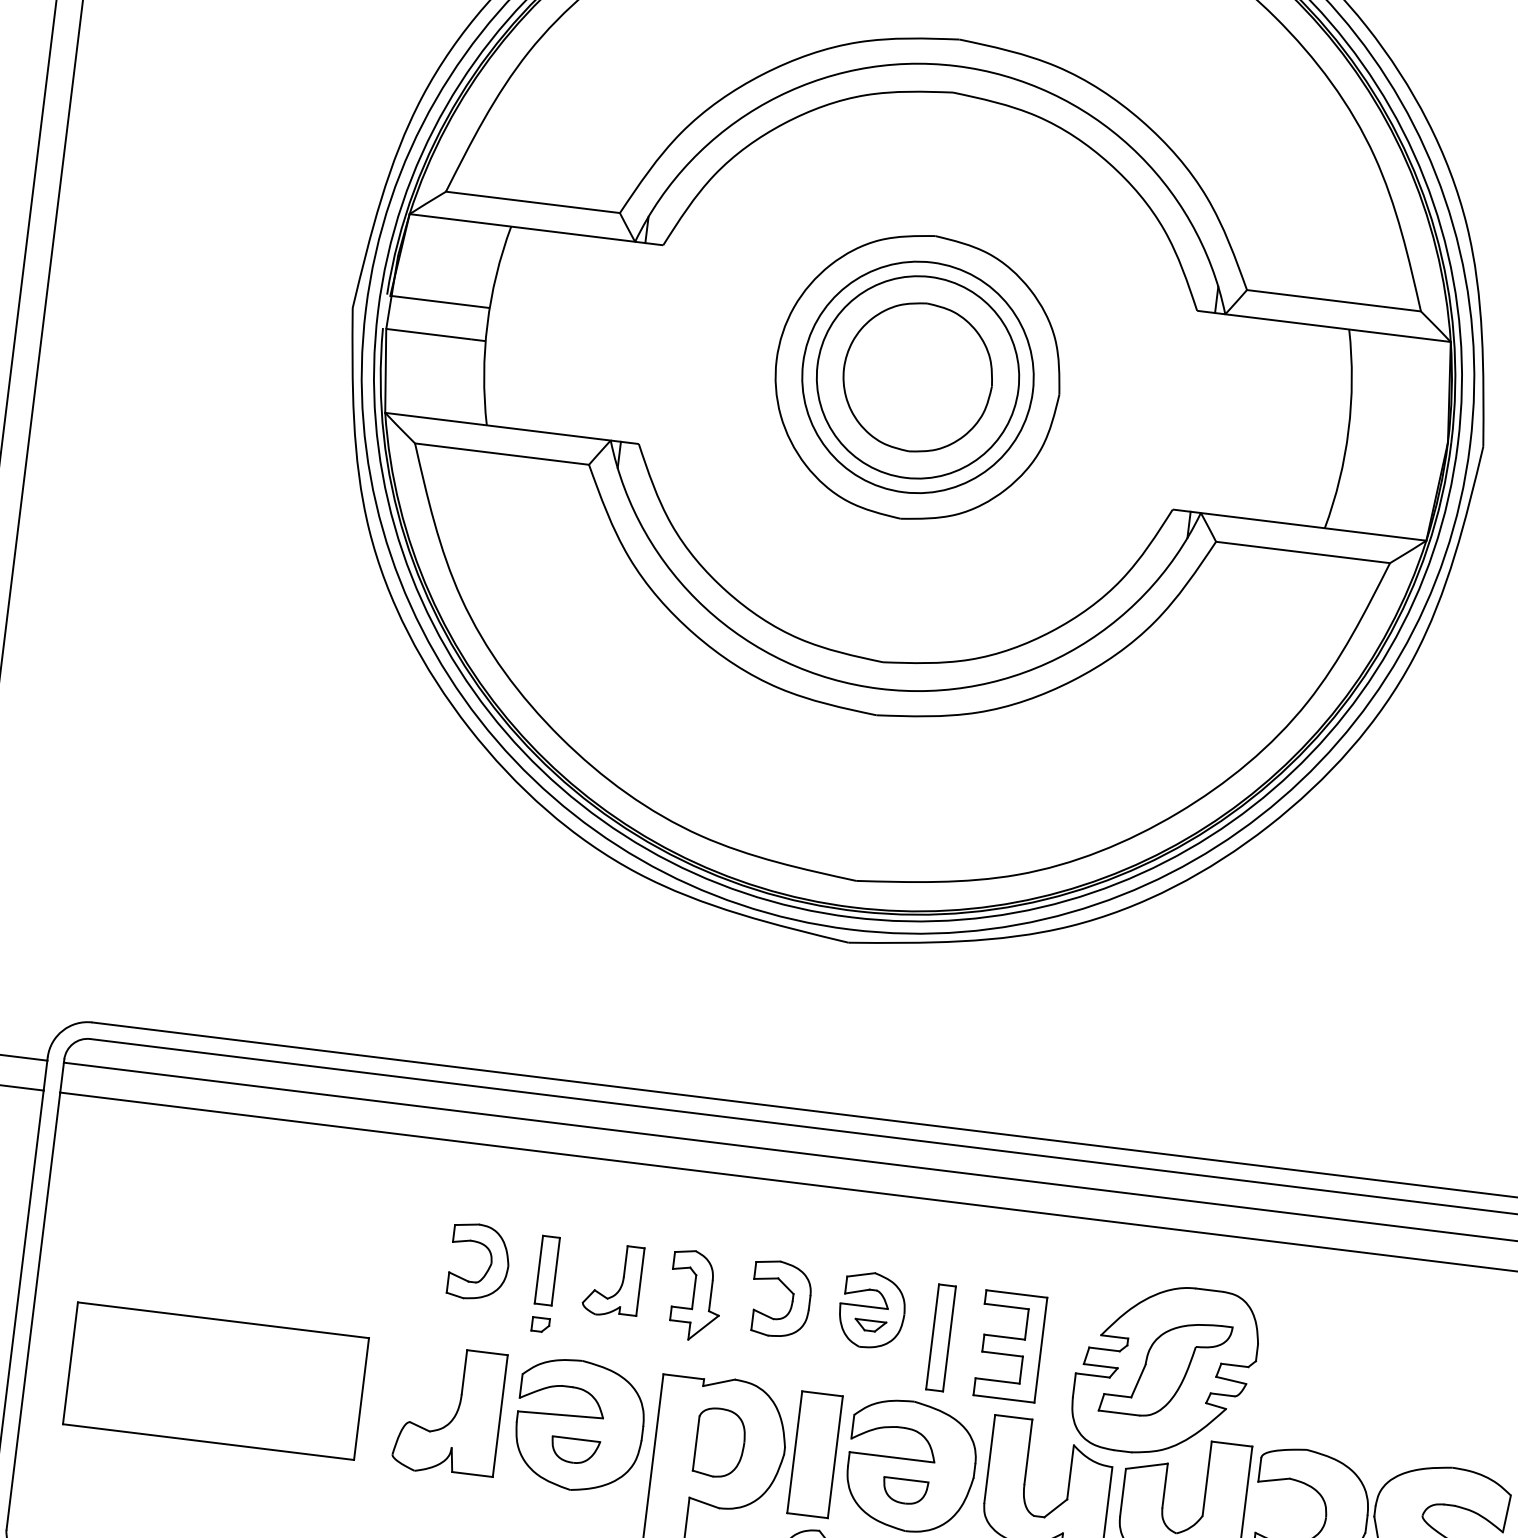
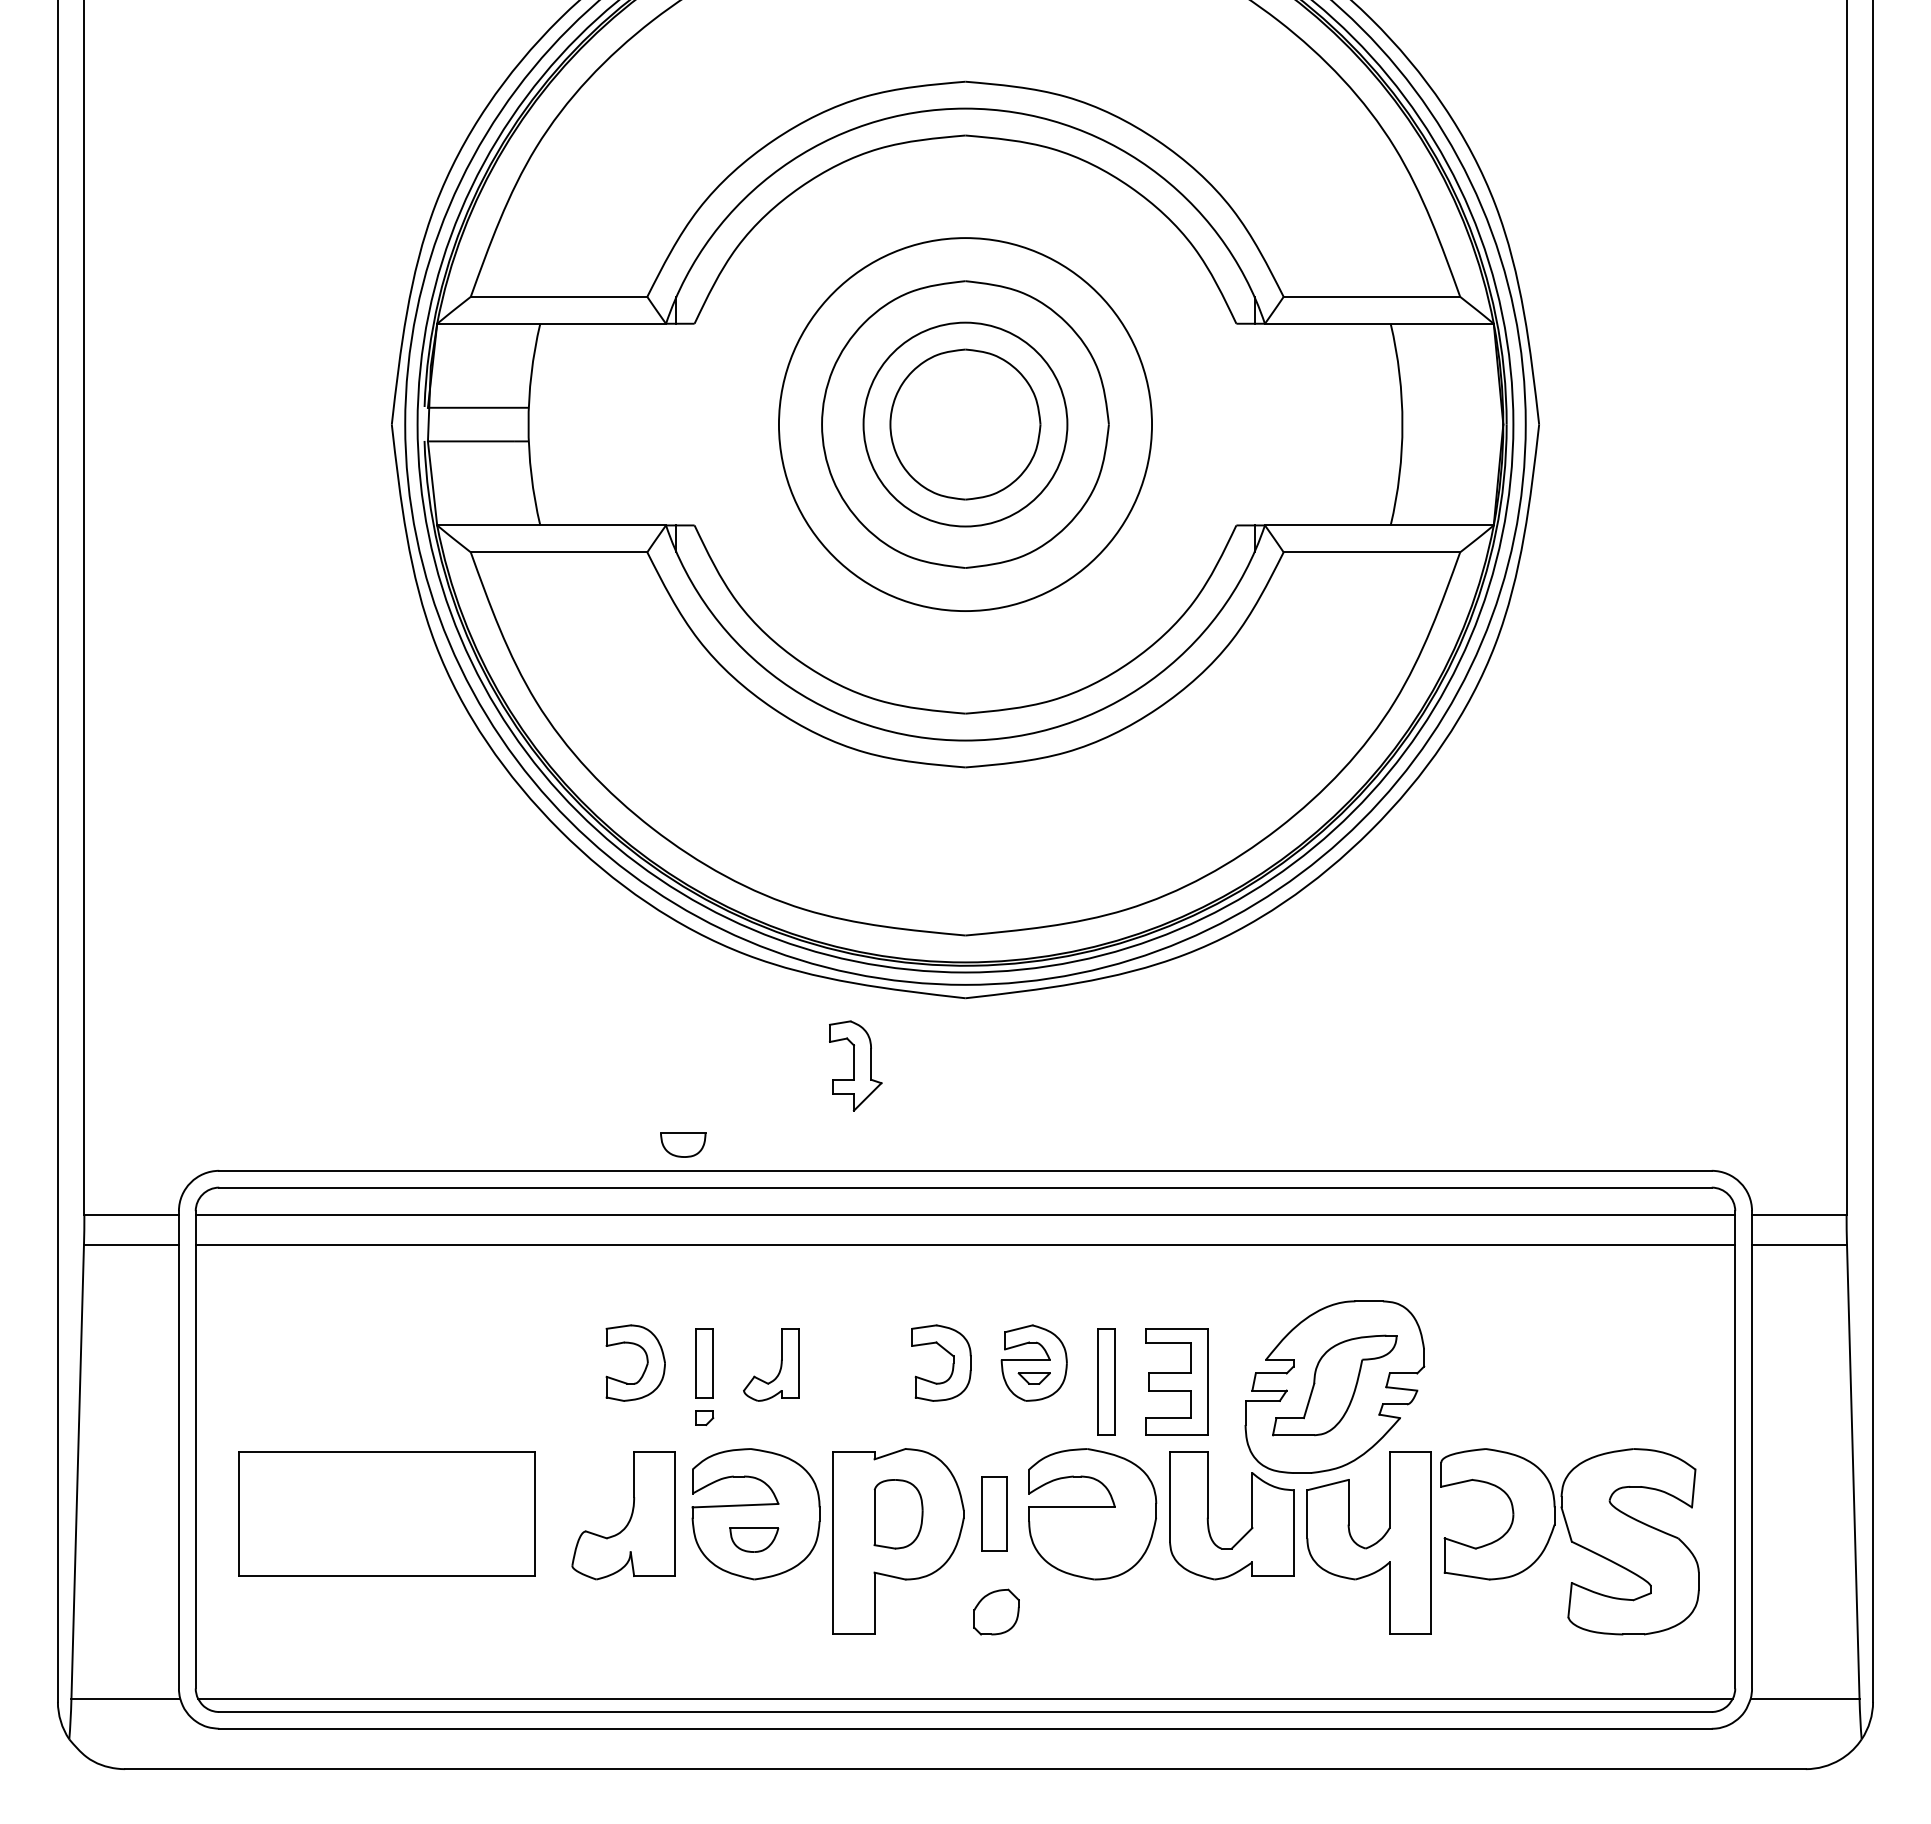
circle: (918, 377) -> (965, 424), size x1.6
part: (695, 1295) -> (855, 1065), moved
part: (814, 1453) -> (994, 1513), size x0.6
part: (905, 1491) -> (683, 1144), moved

